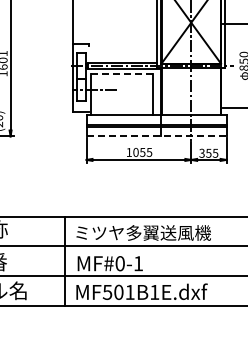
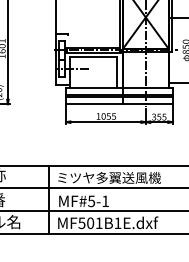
line: (122, 73) -> (93, 56), dashed -> solid
line: (156, 136) -> (119, 104), dashed -> solid
text: (119, 263) -> (91, 201), MF#0-1 -> MF#5-1

